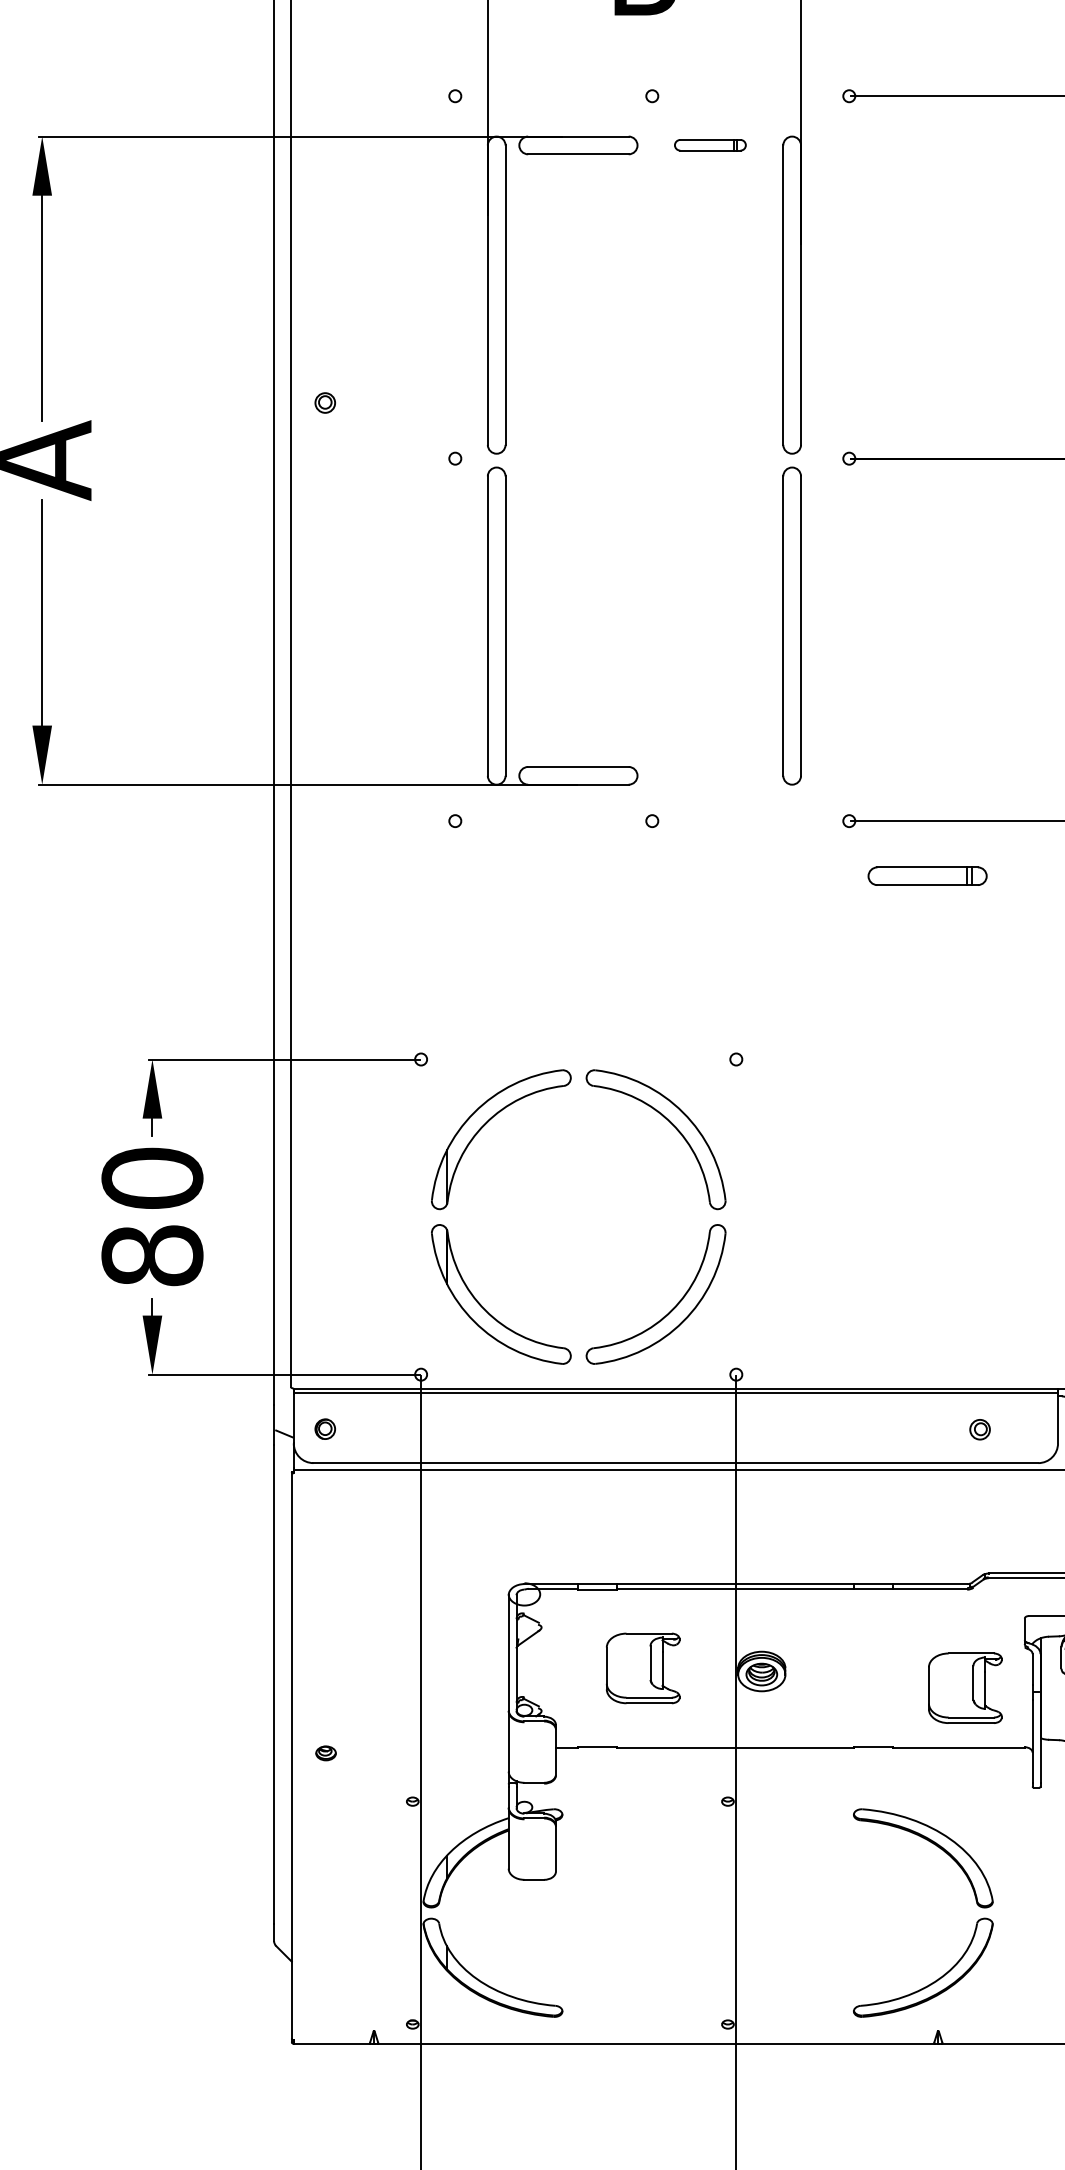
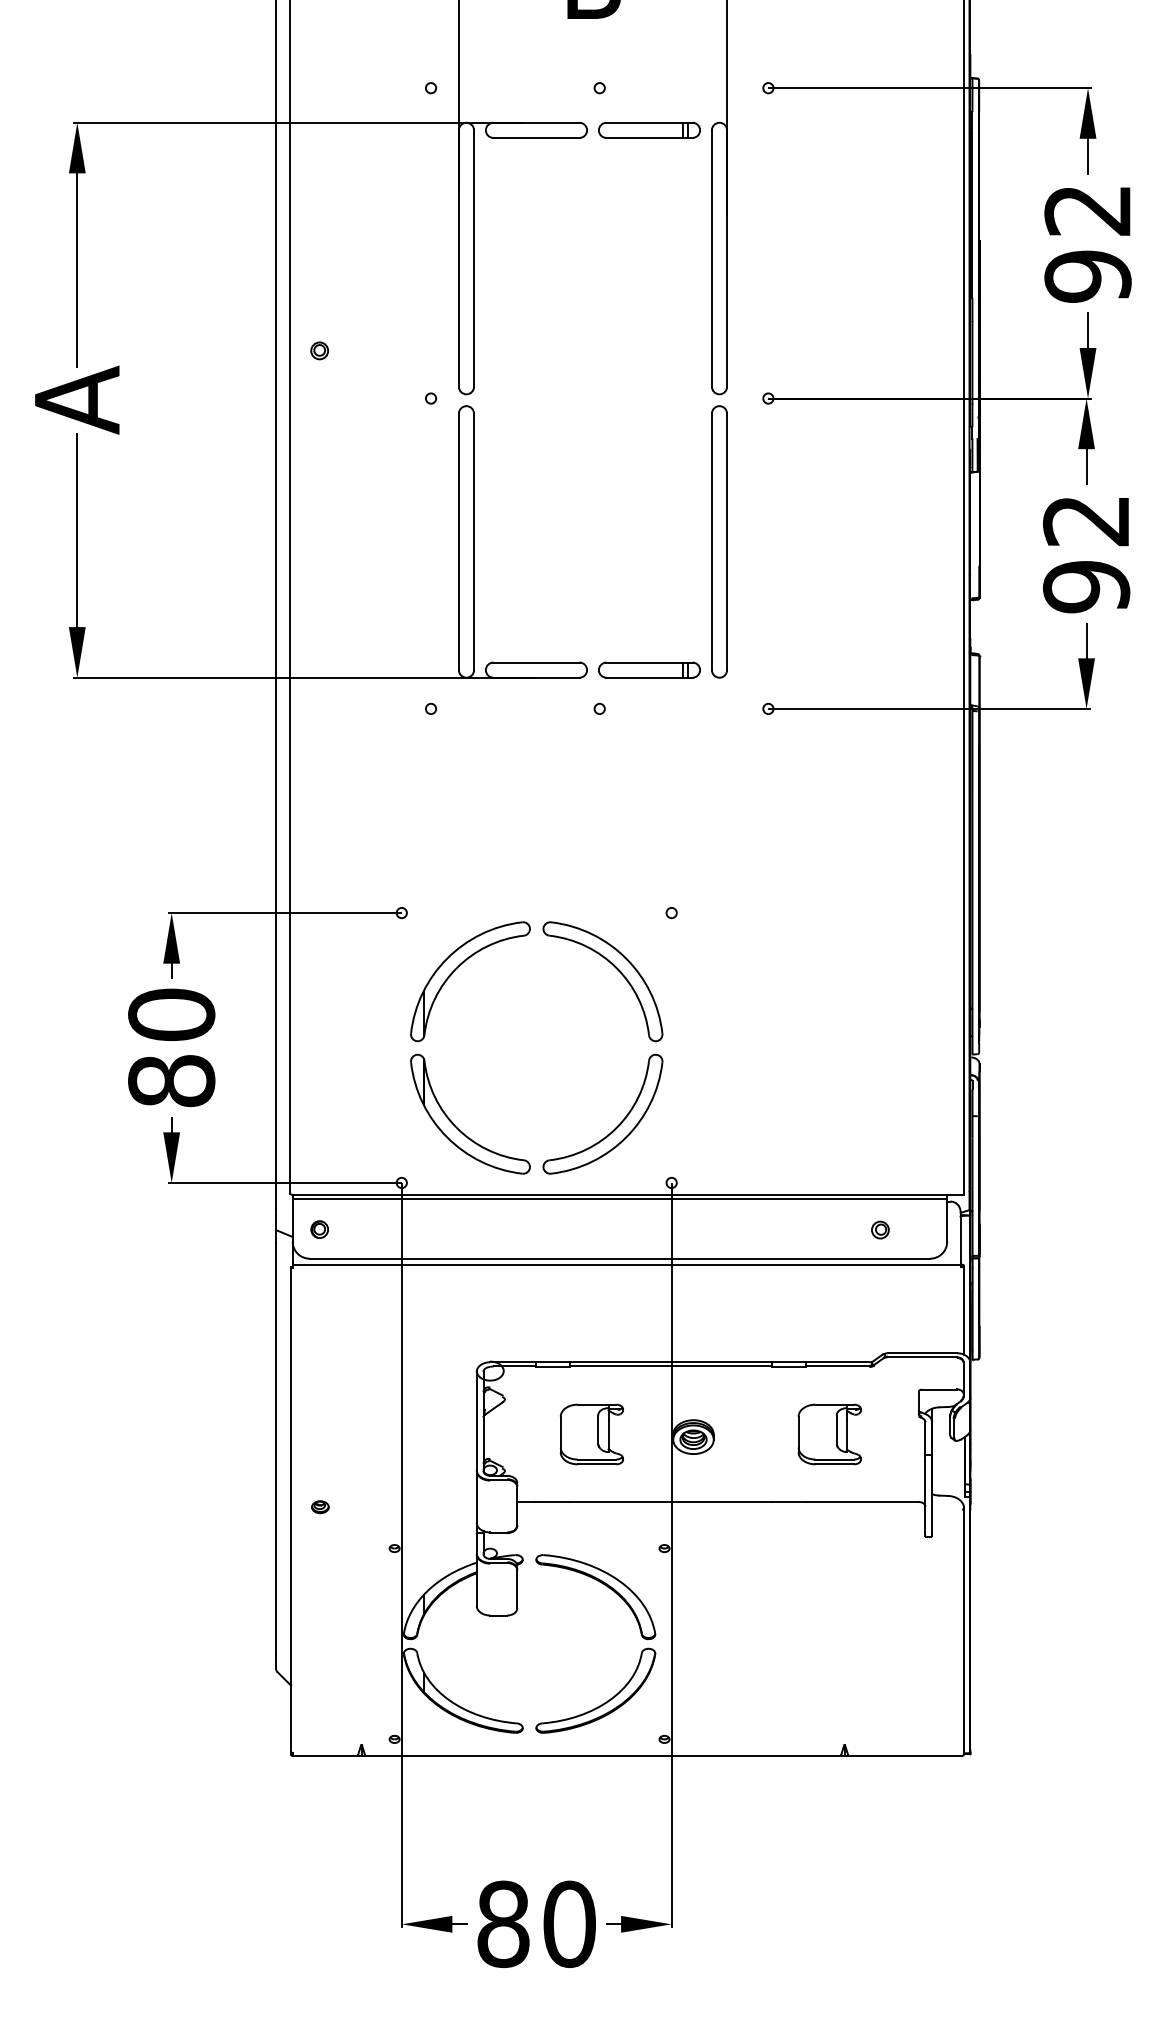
part: (710, 144) -> (649, 129), size x1.67
part: (927, 875) -> (649, 669), moved
part: (964, 1688) -> (829, 1434), moved
part: (975, 1902) -> (640, 1634), moved

